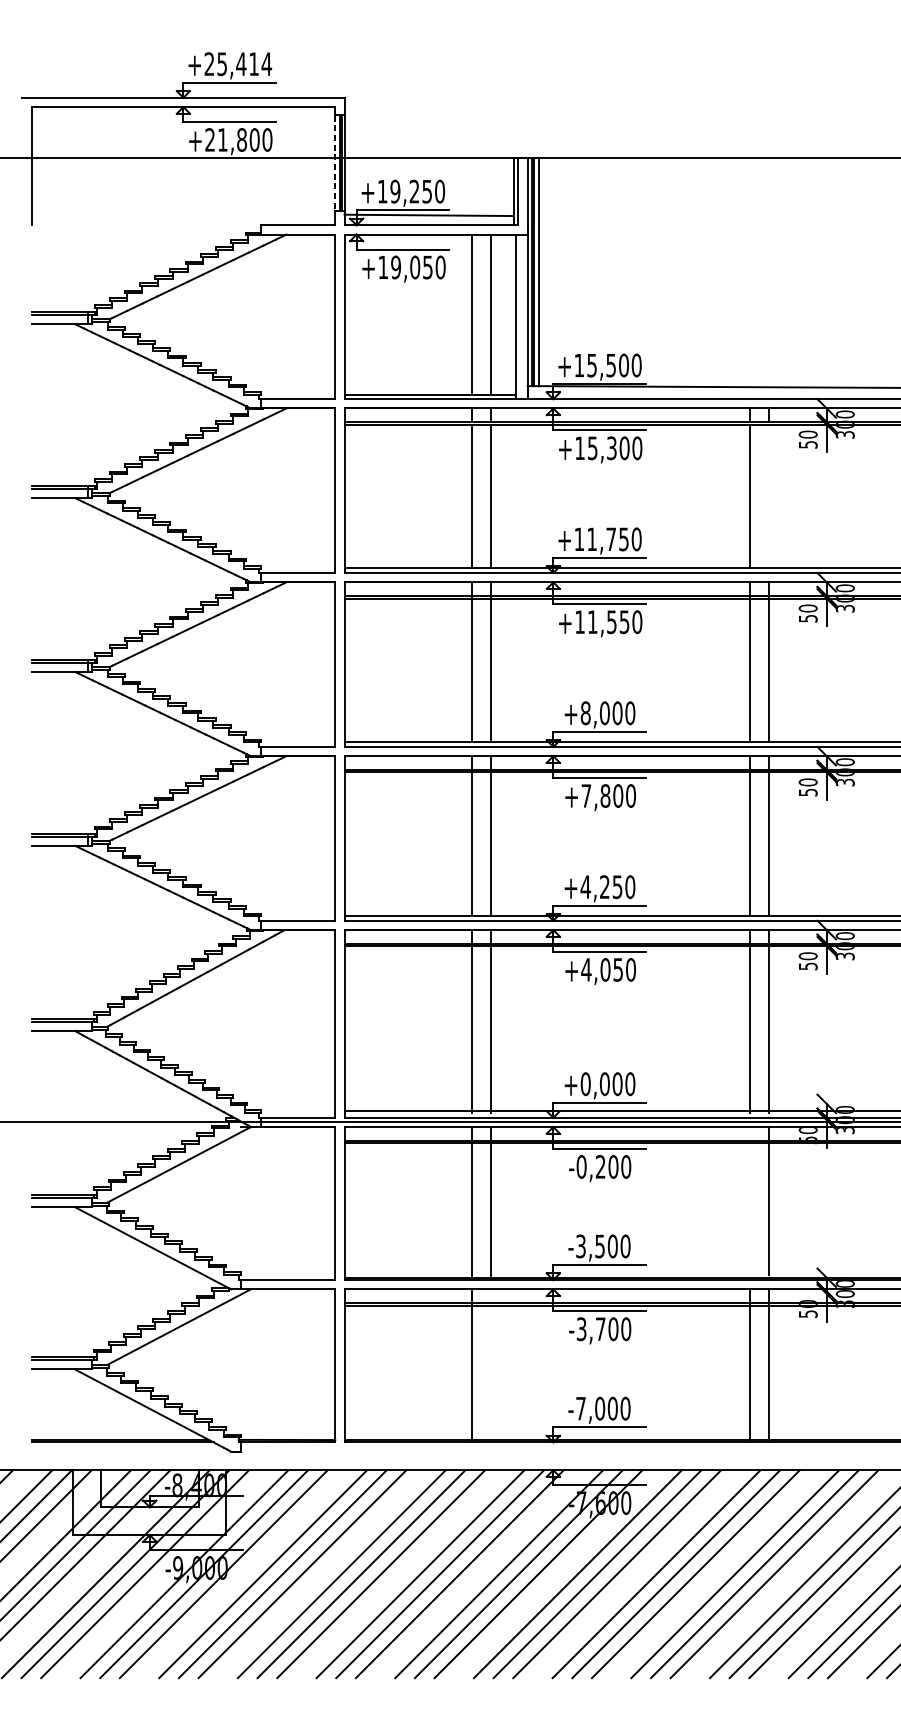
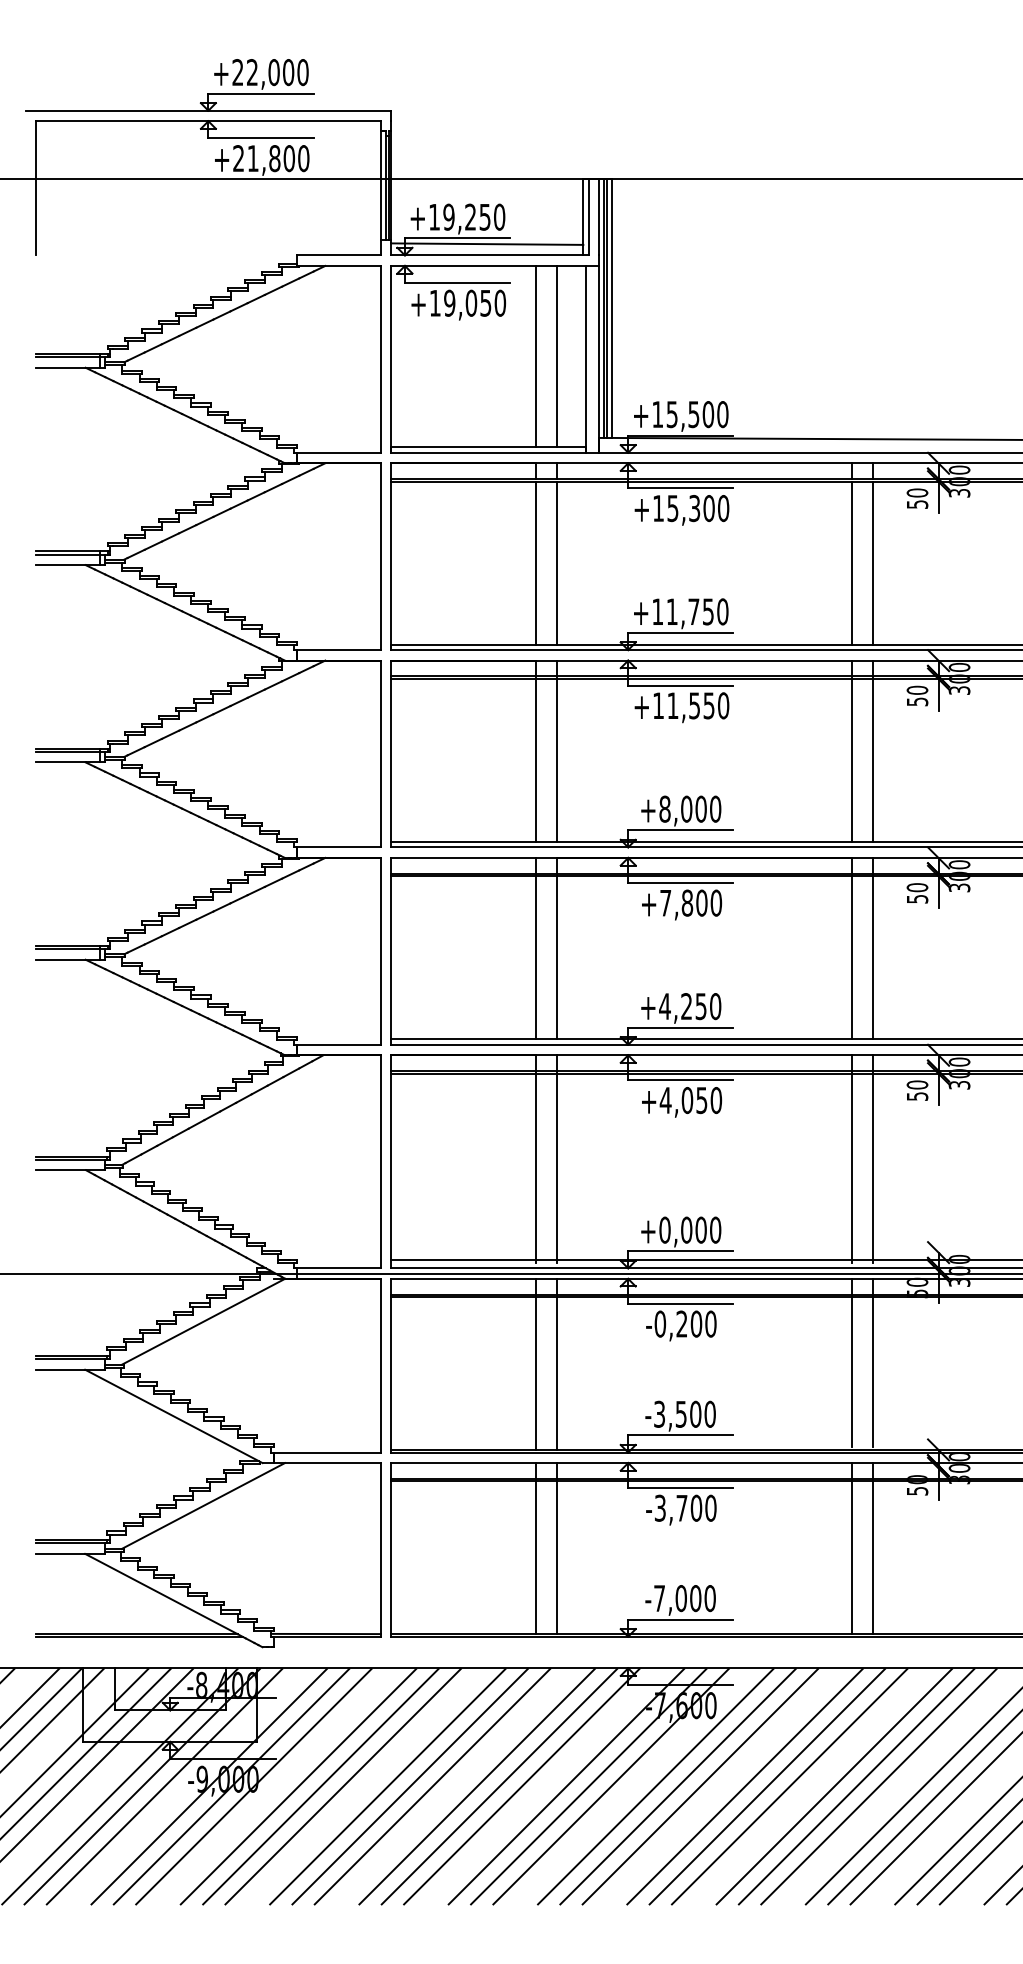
text: (244, 64) -> (277, 72), +25,414 -> +22,000
line: (335, 163) -> (380, 185), dashed -> solid
line: (768, 495) -> (872, 562), added
line: (750, 1200) -> (851, 1362), added
line: (491, 1364) -> (557, 1548), added

